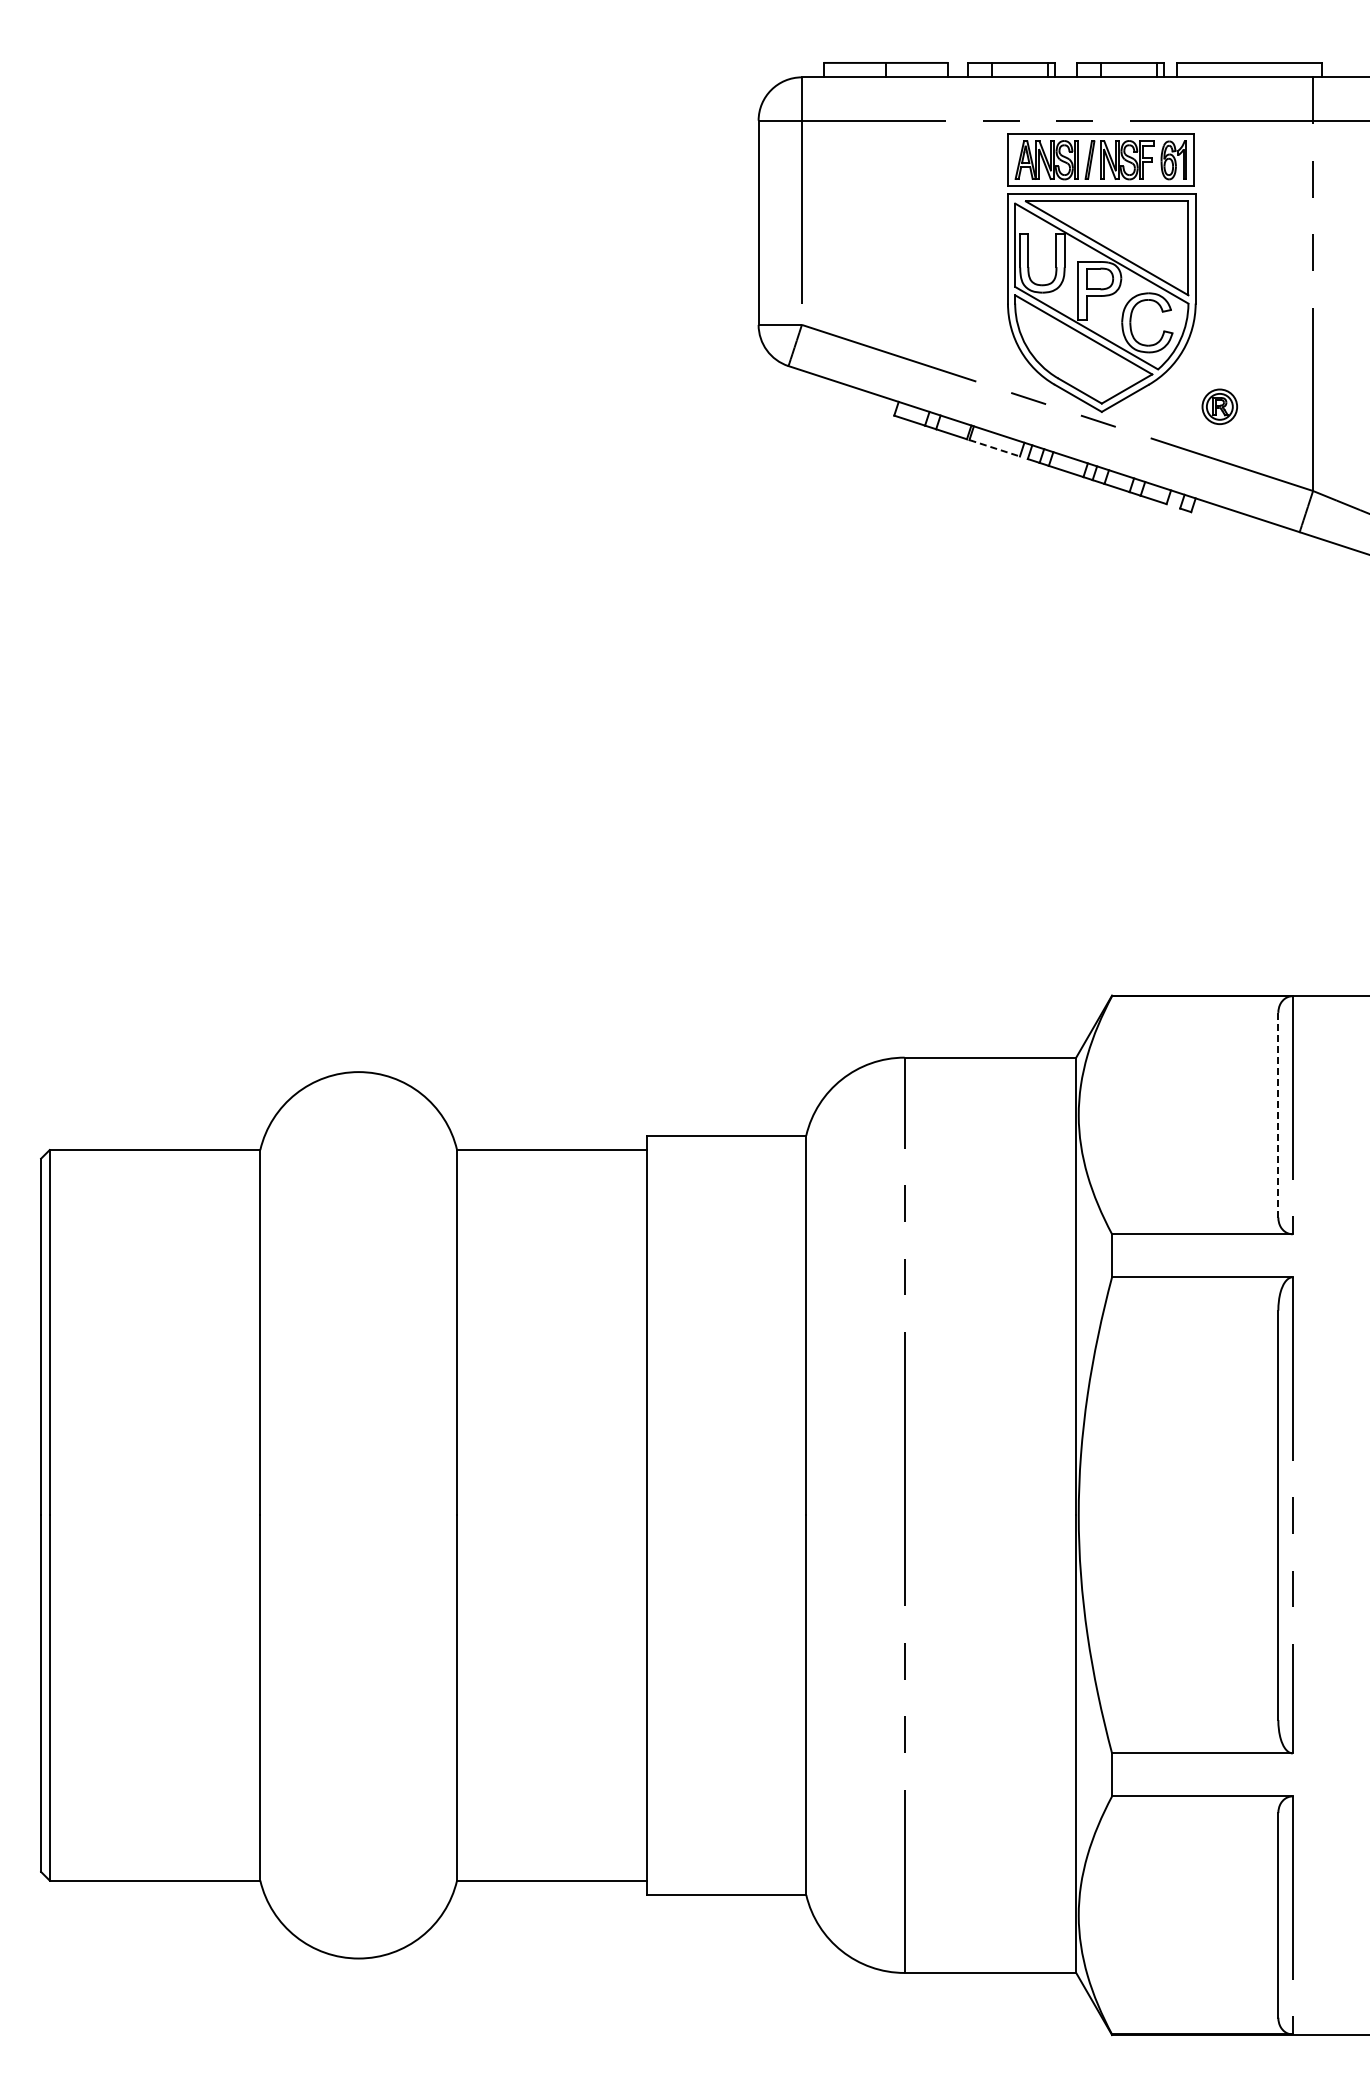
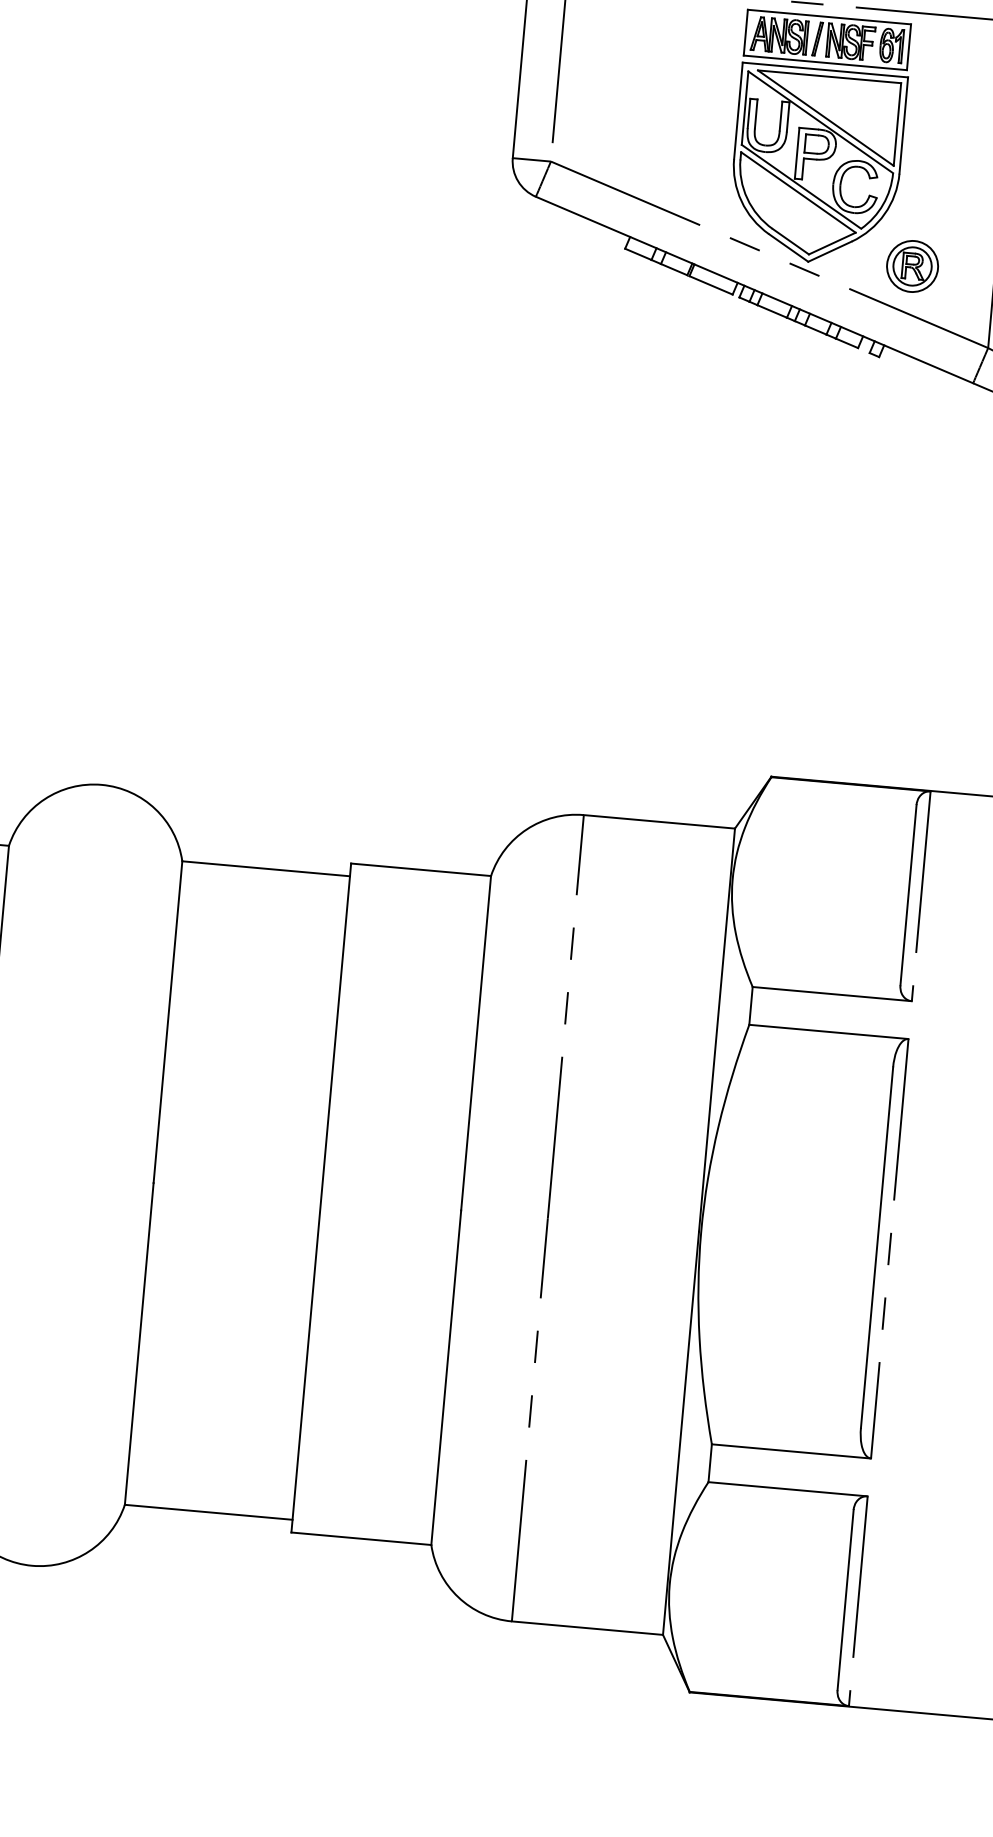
part: (1219, 406) -> (912, 266), size x1.67
line: (994, 448) -> (710, 285), dashed -> solid
line: (1278, 1114) -> (908, 894), dashed -> solid

